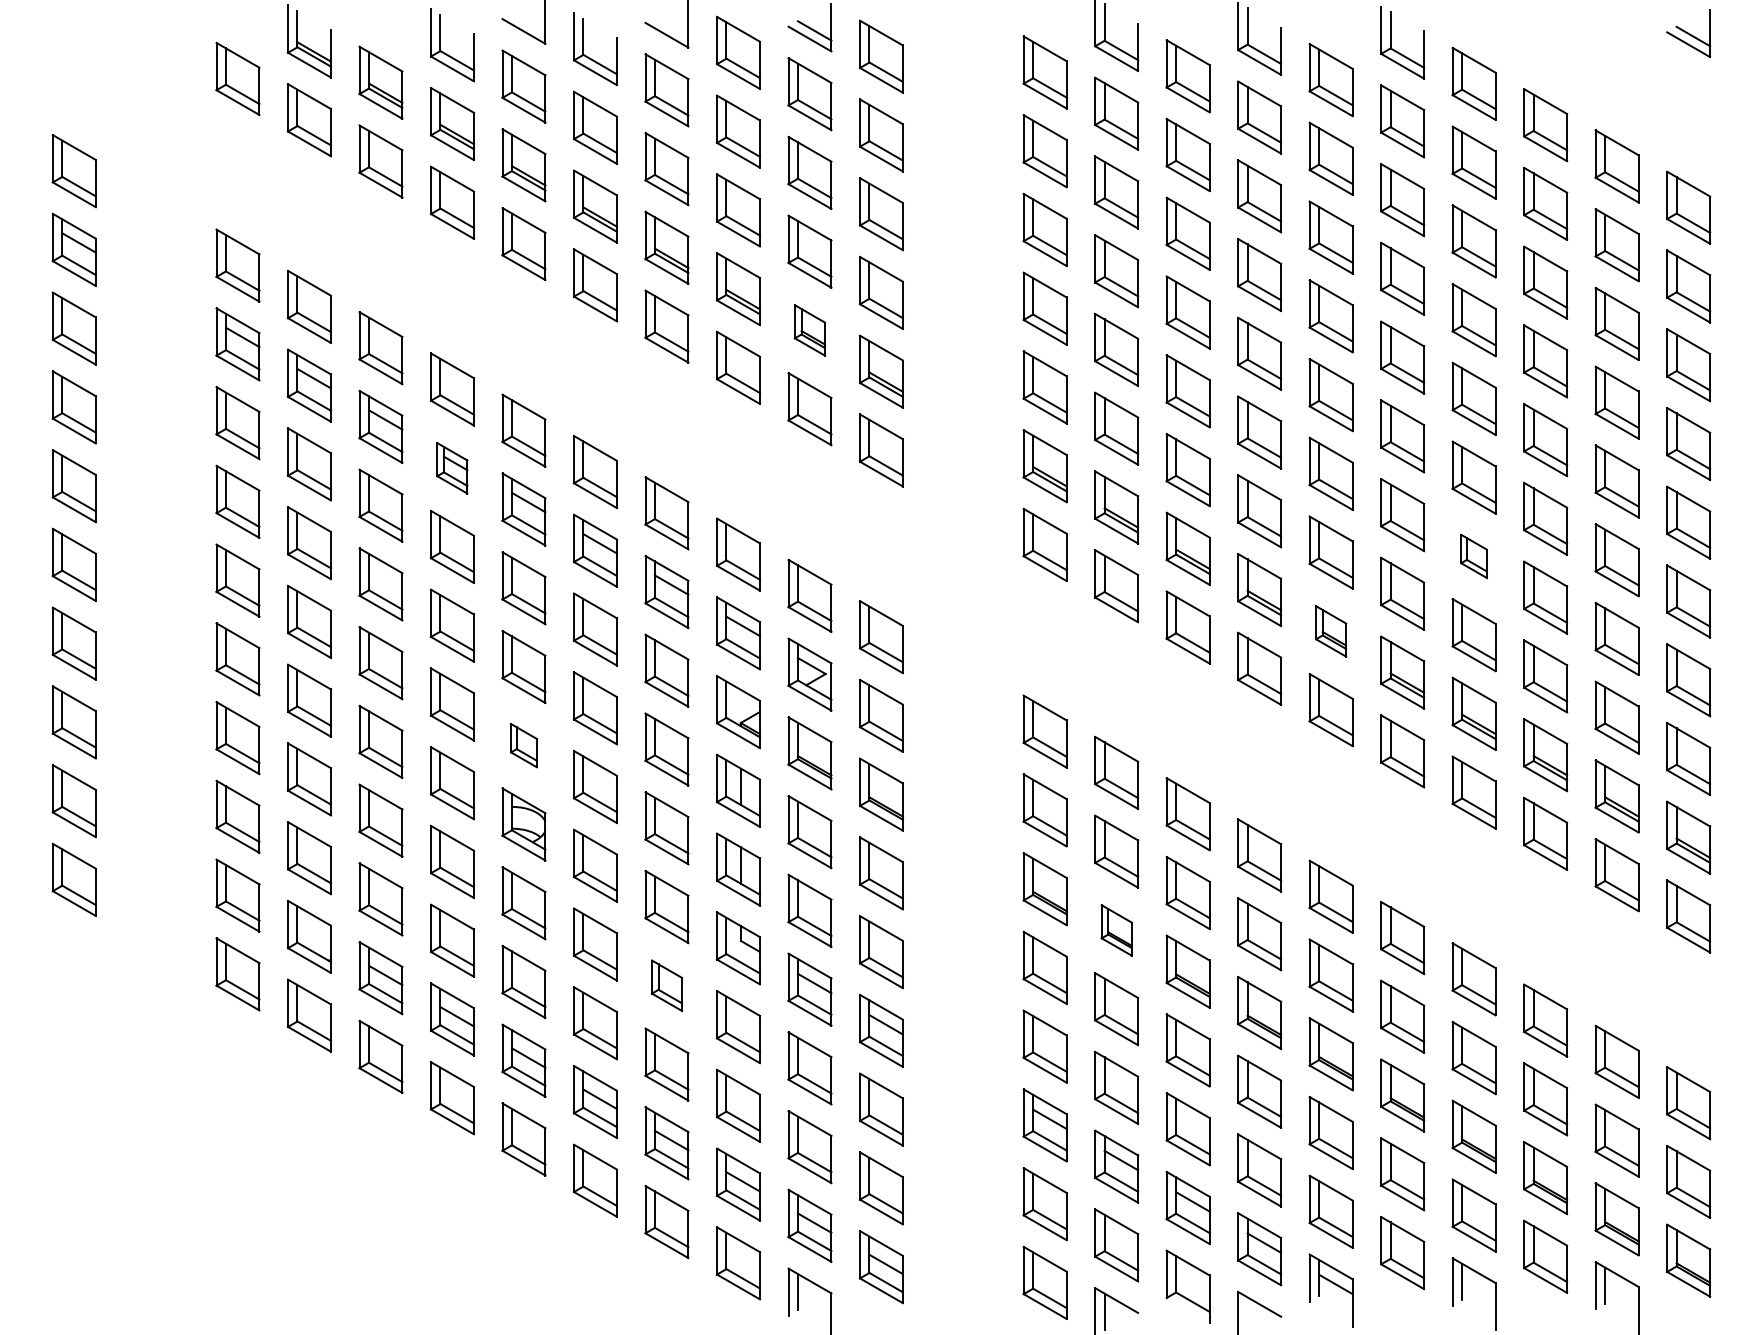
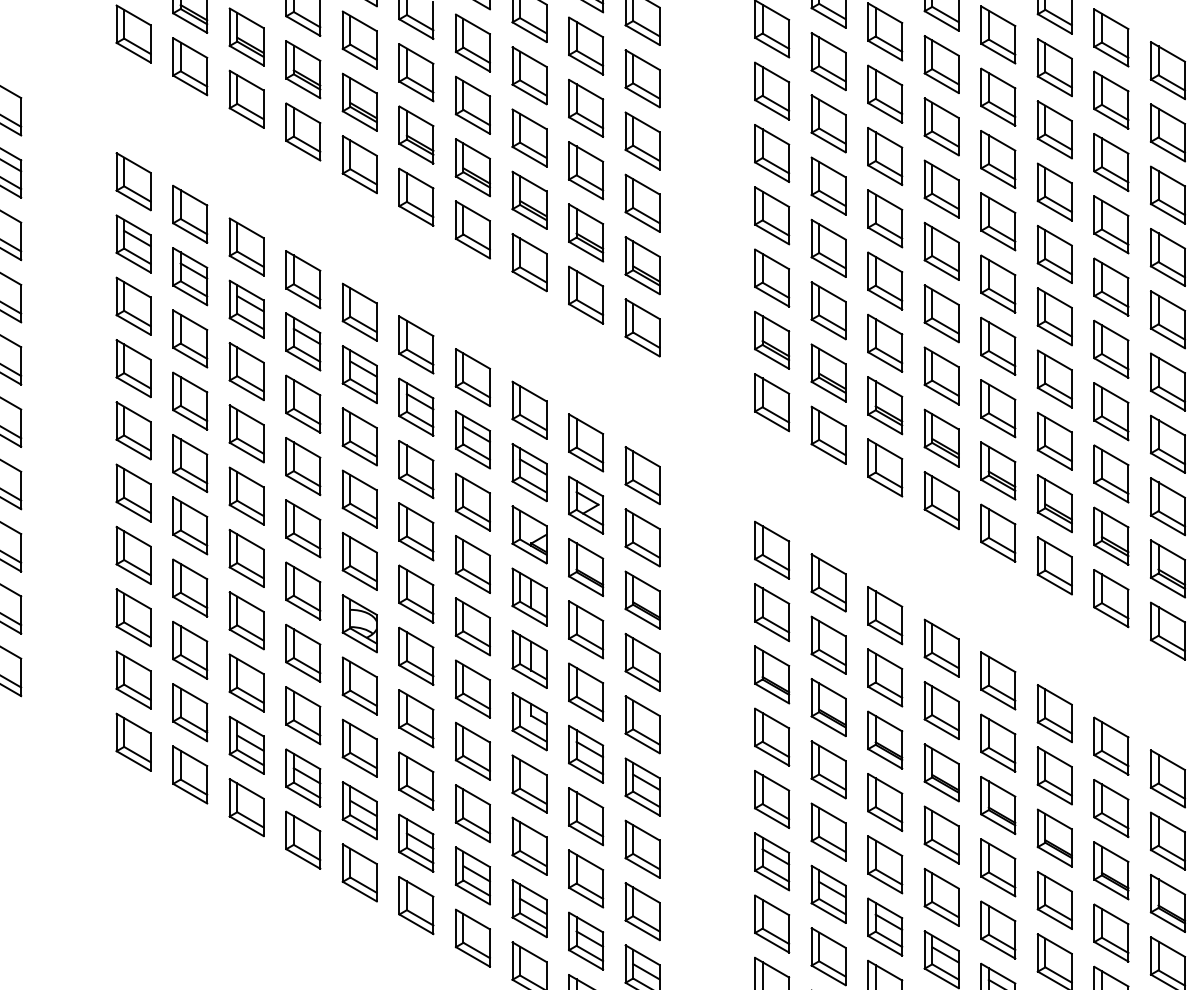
part: (809, 330) -> (585, 233), size x1.43
part: (451, 468) -> (302, 342), size x1.43
part: (1473, 556) -> (1110, 411), size x1.67
part: (1330, 631) -> (997, 471), size x1.43
part: (523, 745) -> (359, 561), size x1.67
part: (1116, 930) -> (828, 707), size x1.43
part: (666, 985) -> (472, 751), size x1.43

